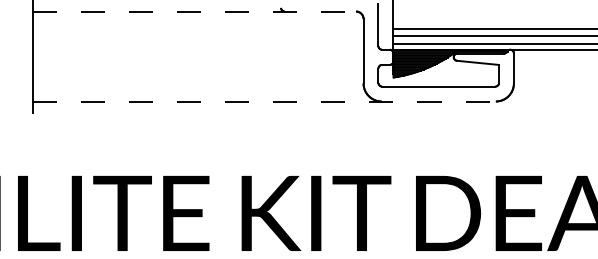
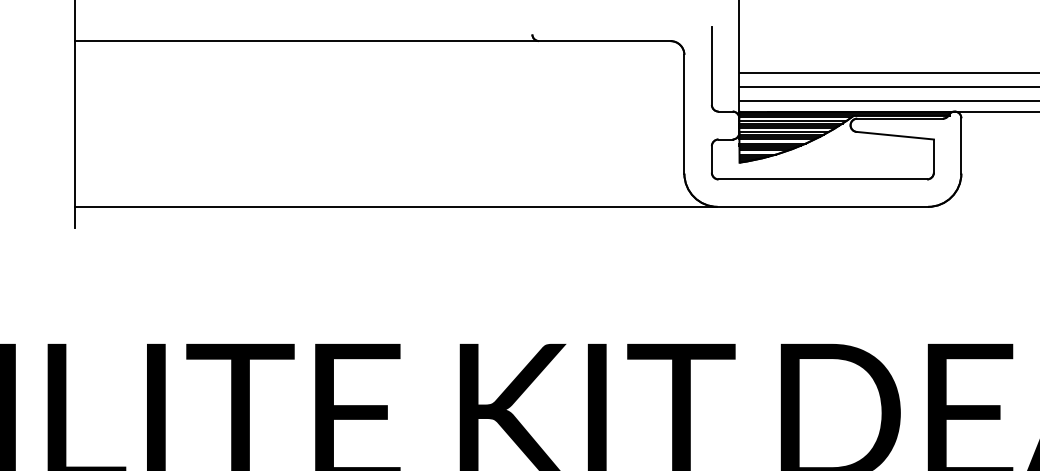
line: (194, 11) -> (372, 41), dashed -> solid
line: (264, 101) -> (501, 206), dashed -> solid

